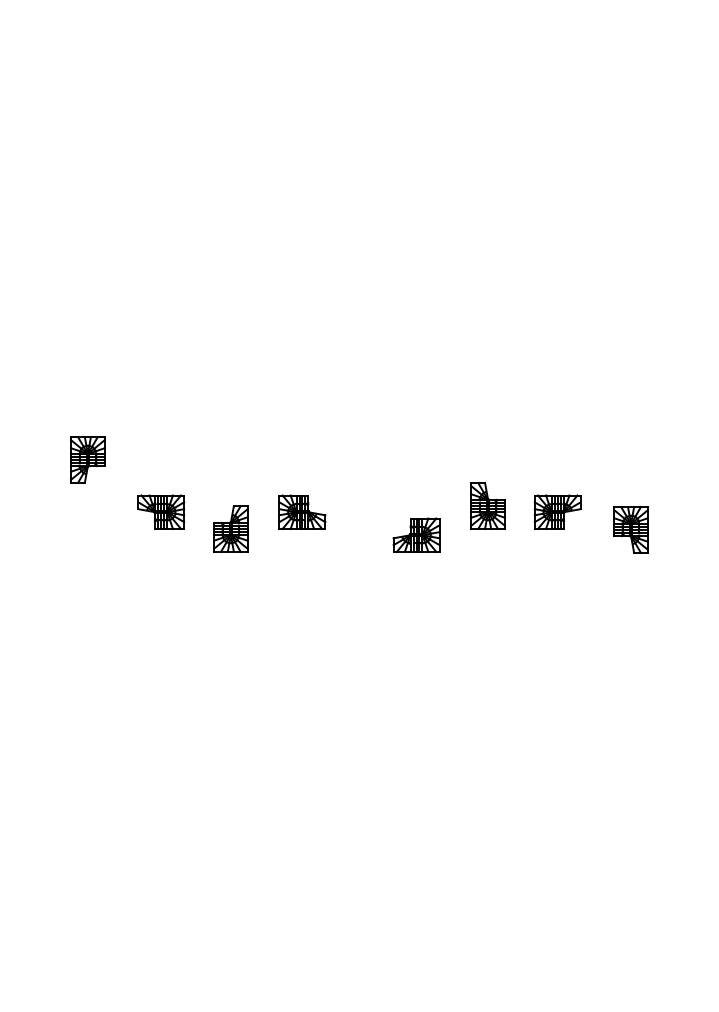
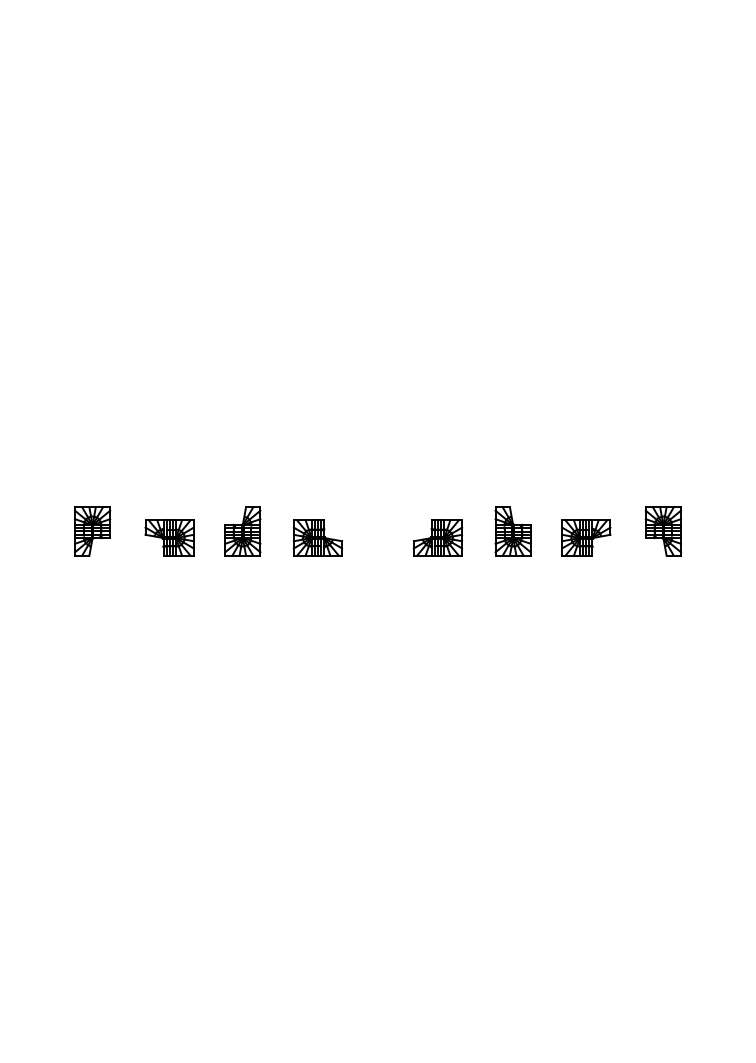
part: (87, 459) -> (92, 530), moved
part: (230, 528) -> (242, 530), moved
part: (630, 529) -> (662, 530), moved
part: (416, 534) -> (437, 537), moved

